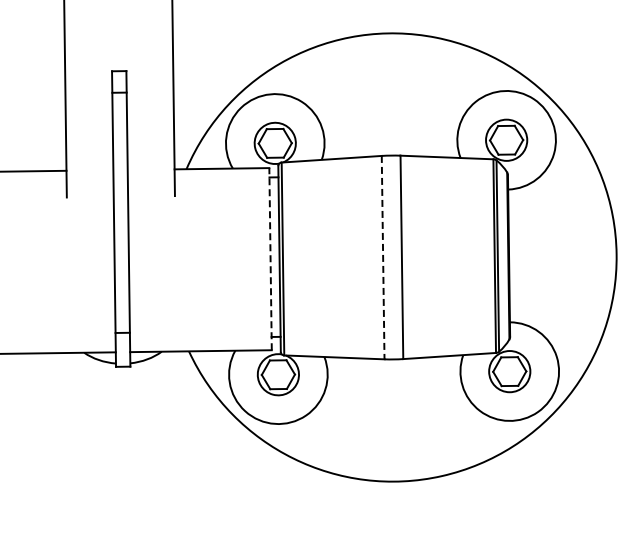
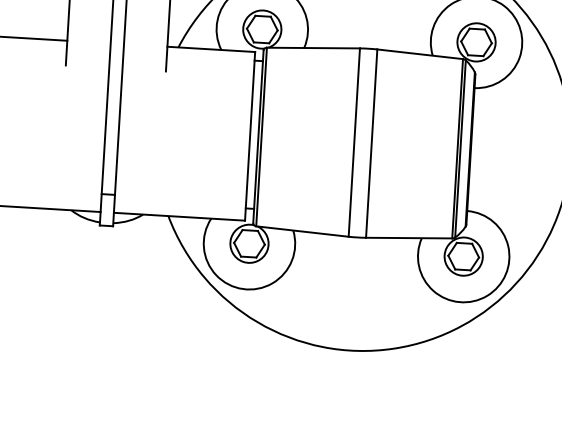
line: (383, 257) -> (354, 142), dashed -> solid
line: (270, 258) -> (250, 135), dashed -> solid

